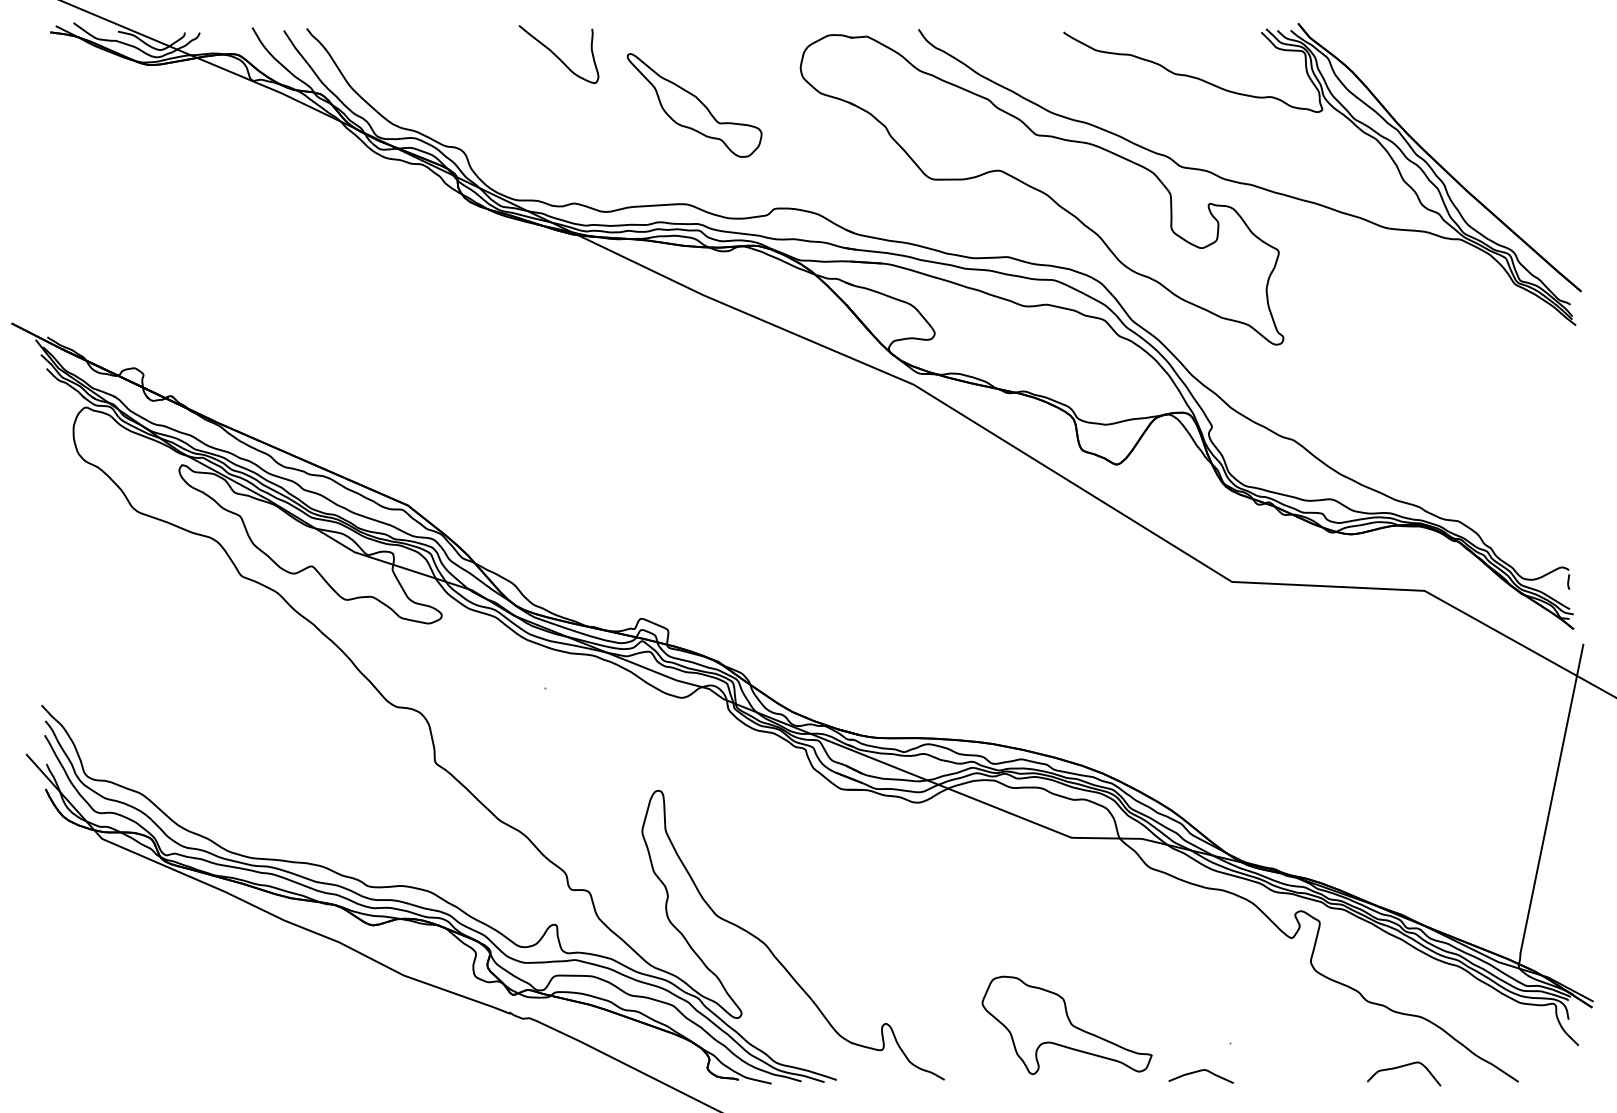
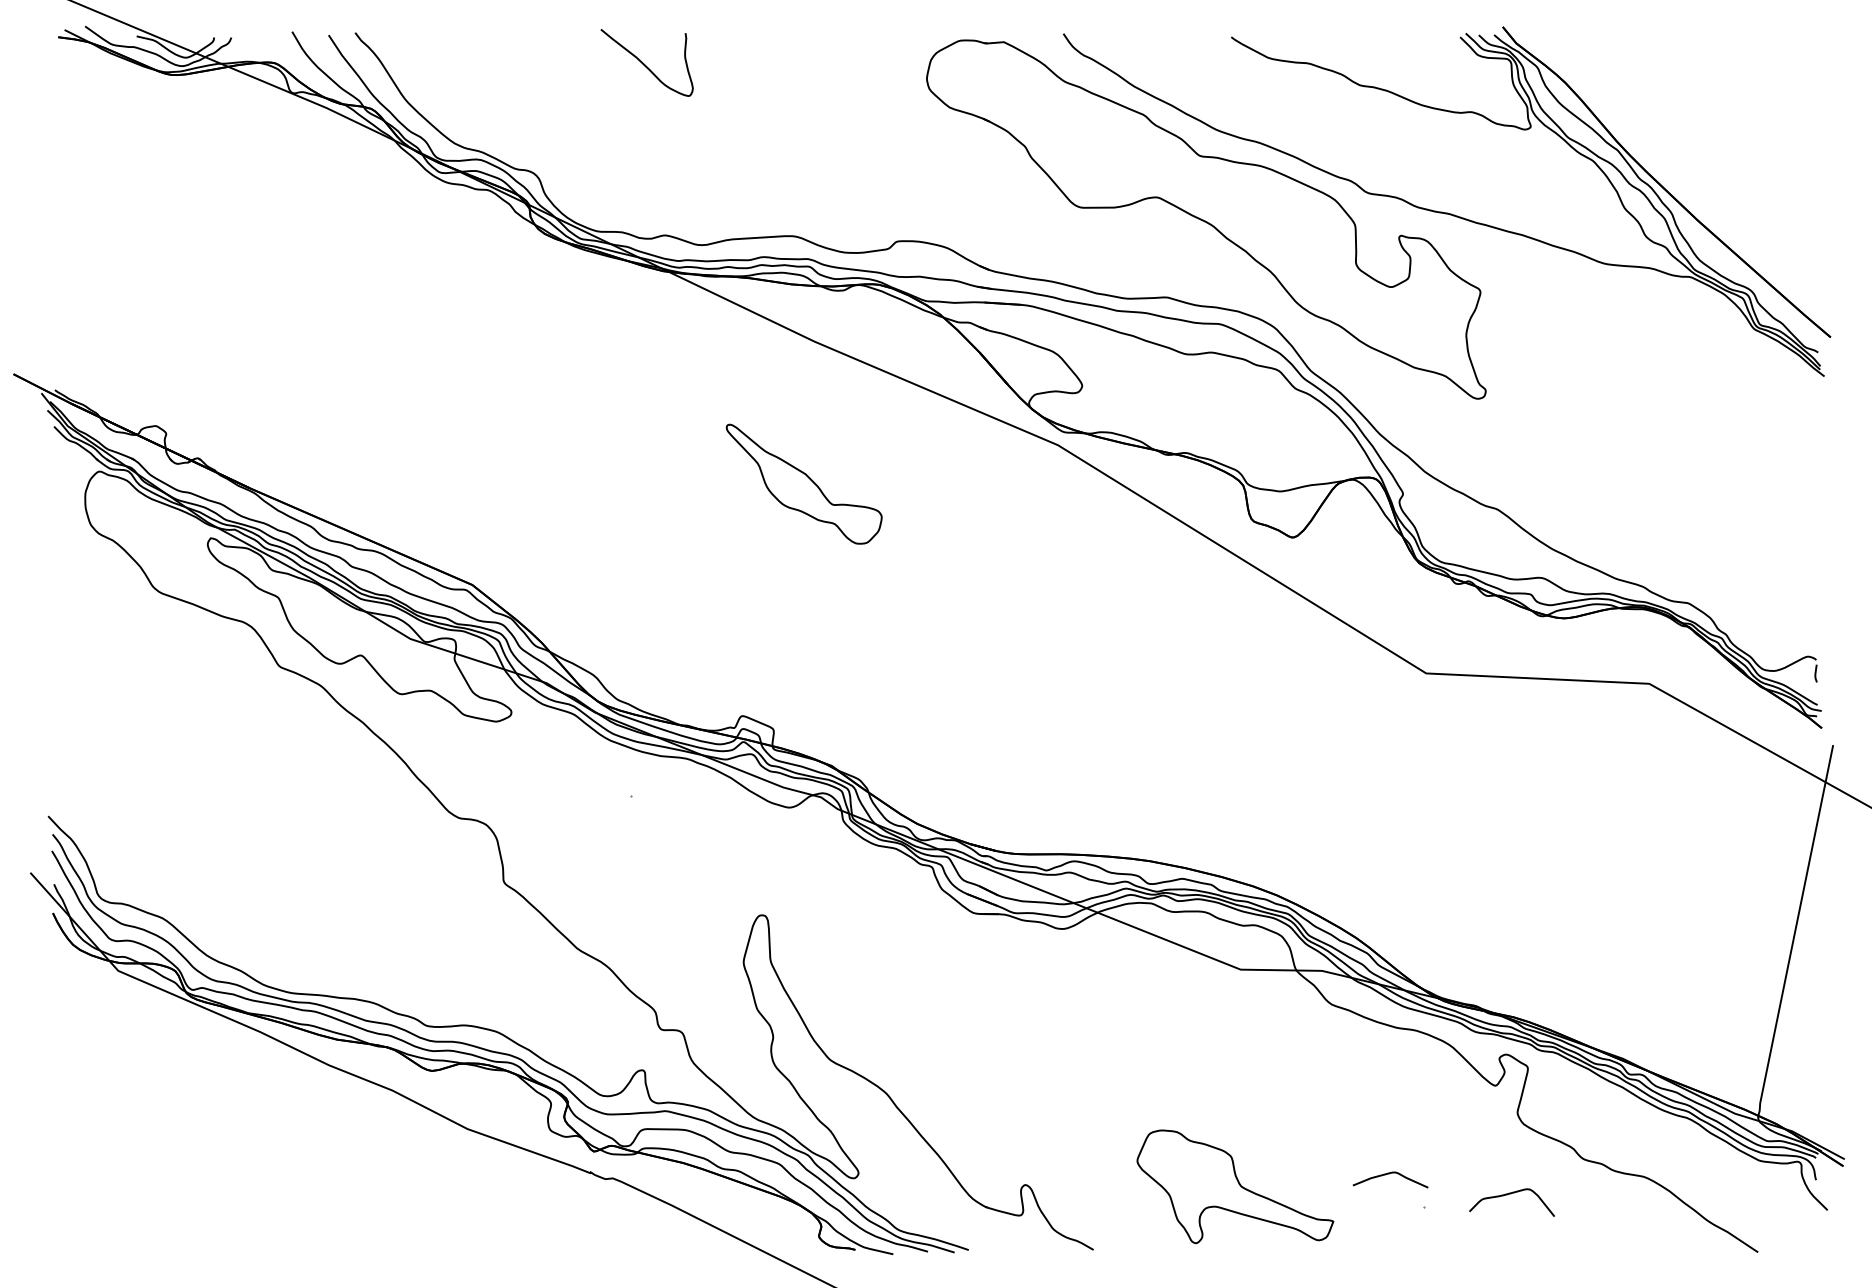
part: (694, 105) -> (804, 484), moved
curve: (1402, 1067) -> (1510, 1195), moved
curve: (1198, 1072) -> (1387, 1175), moved

